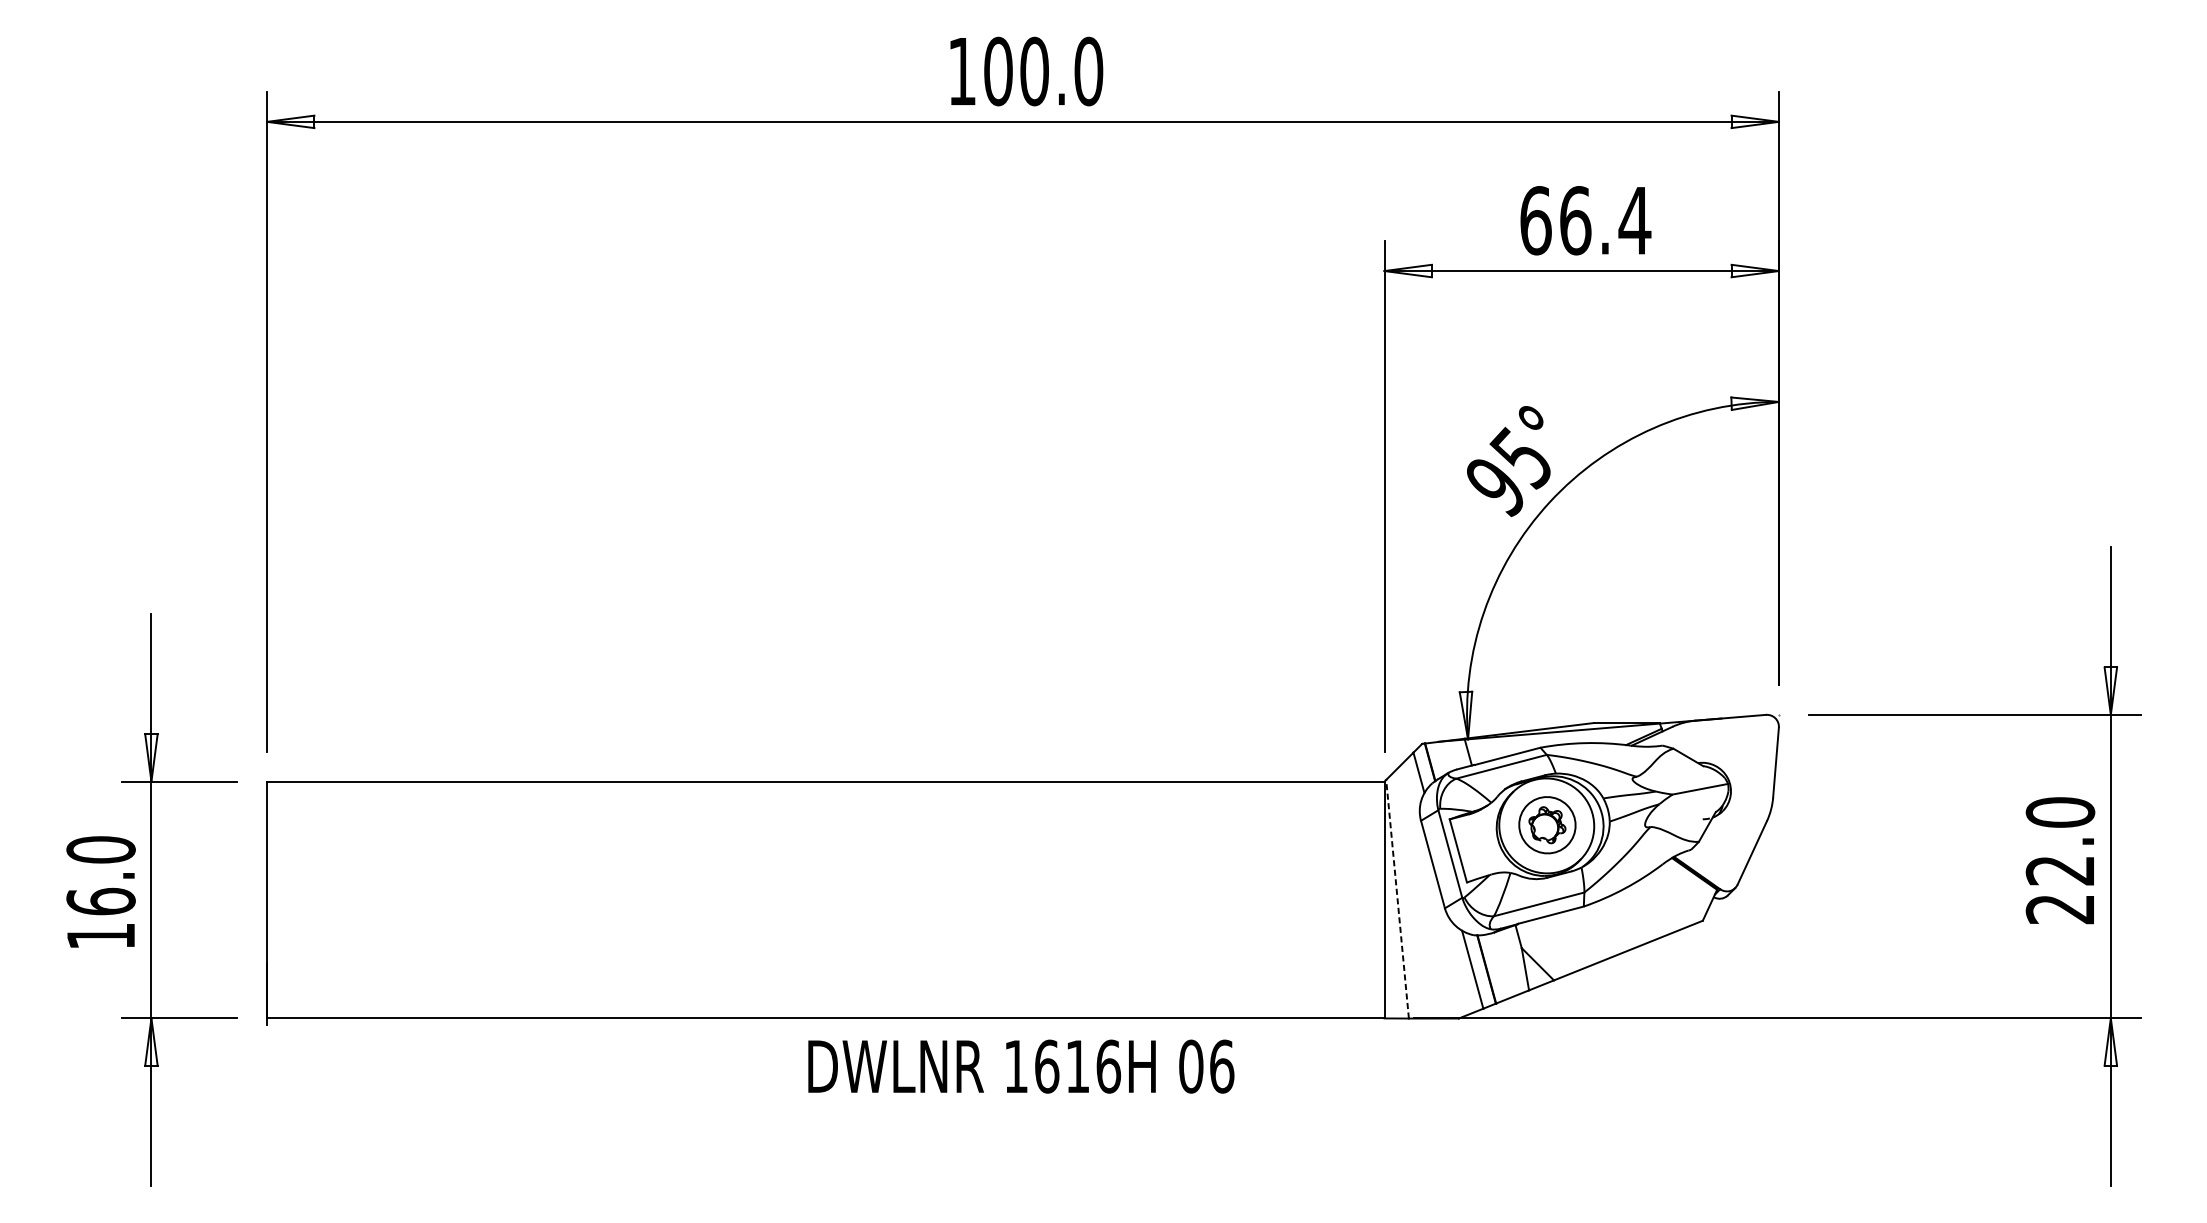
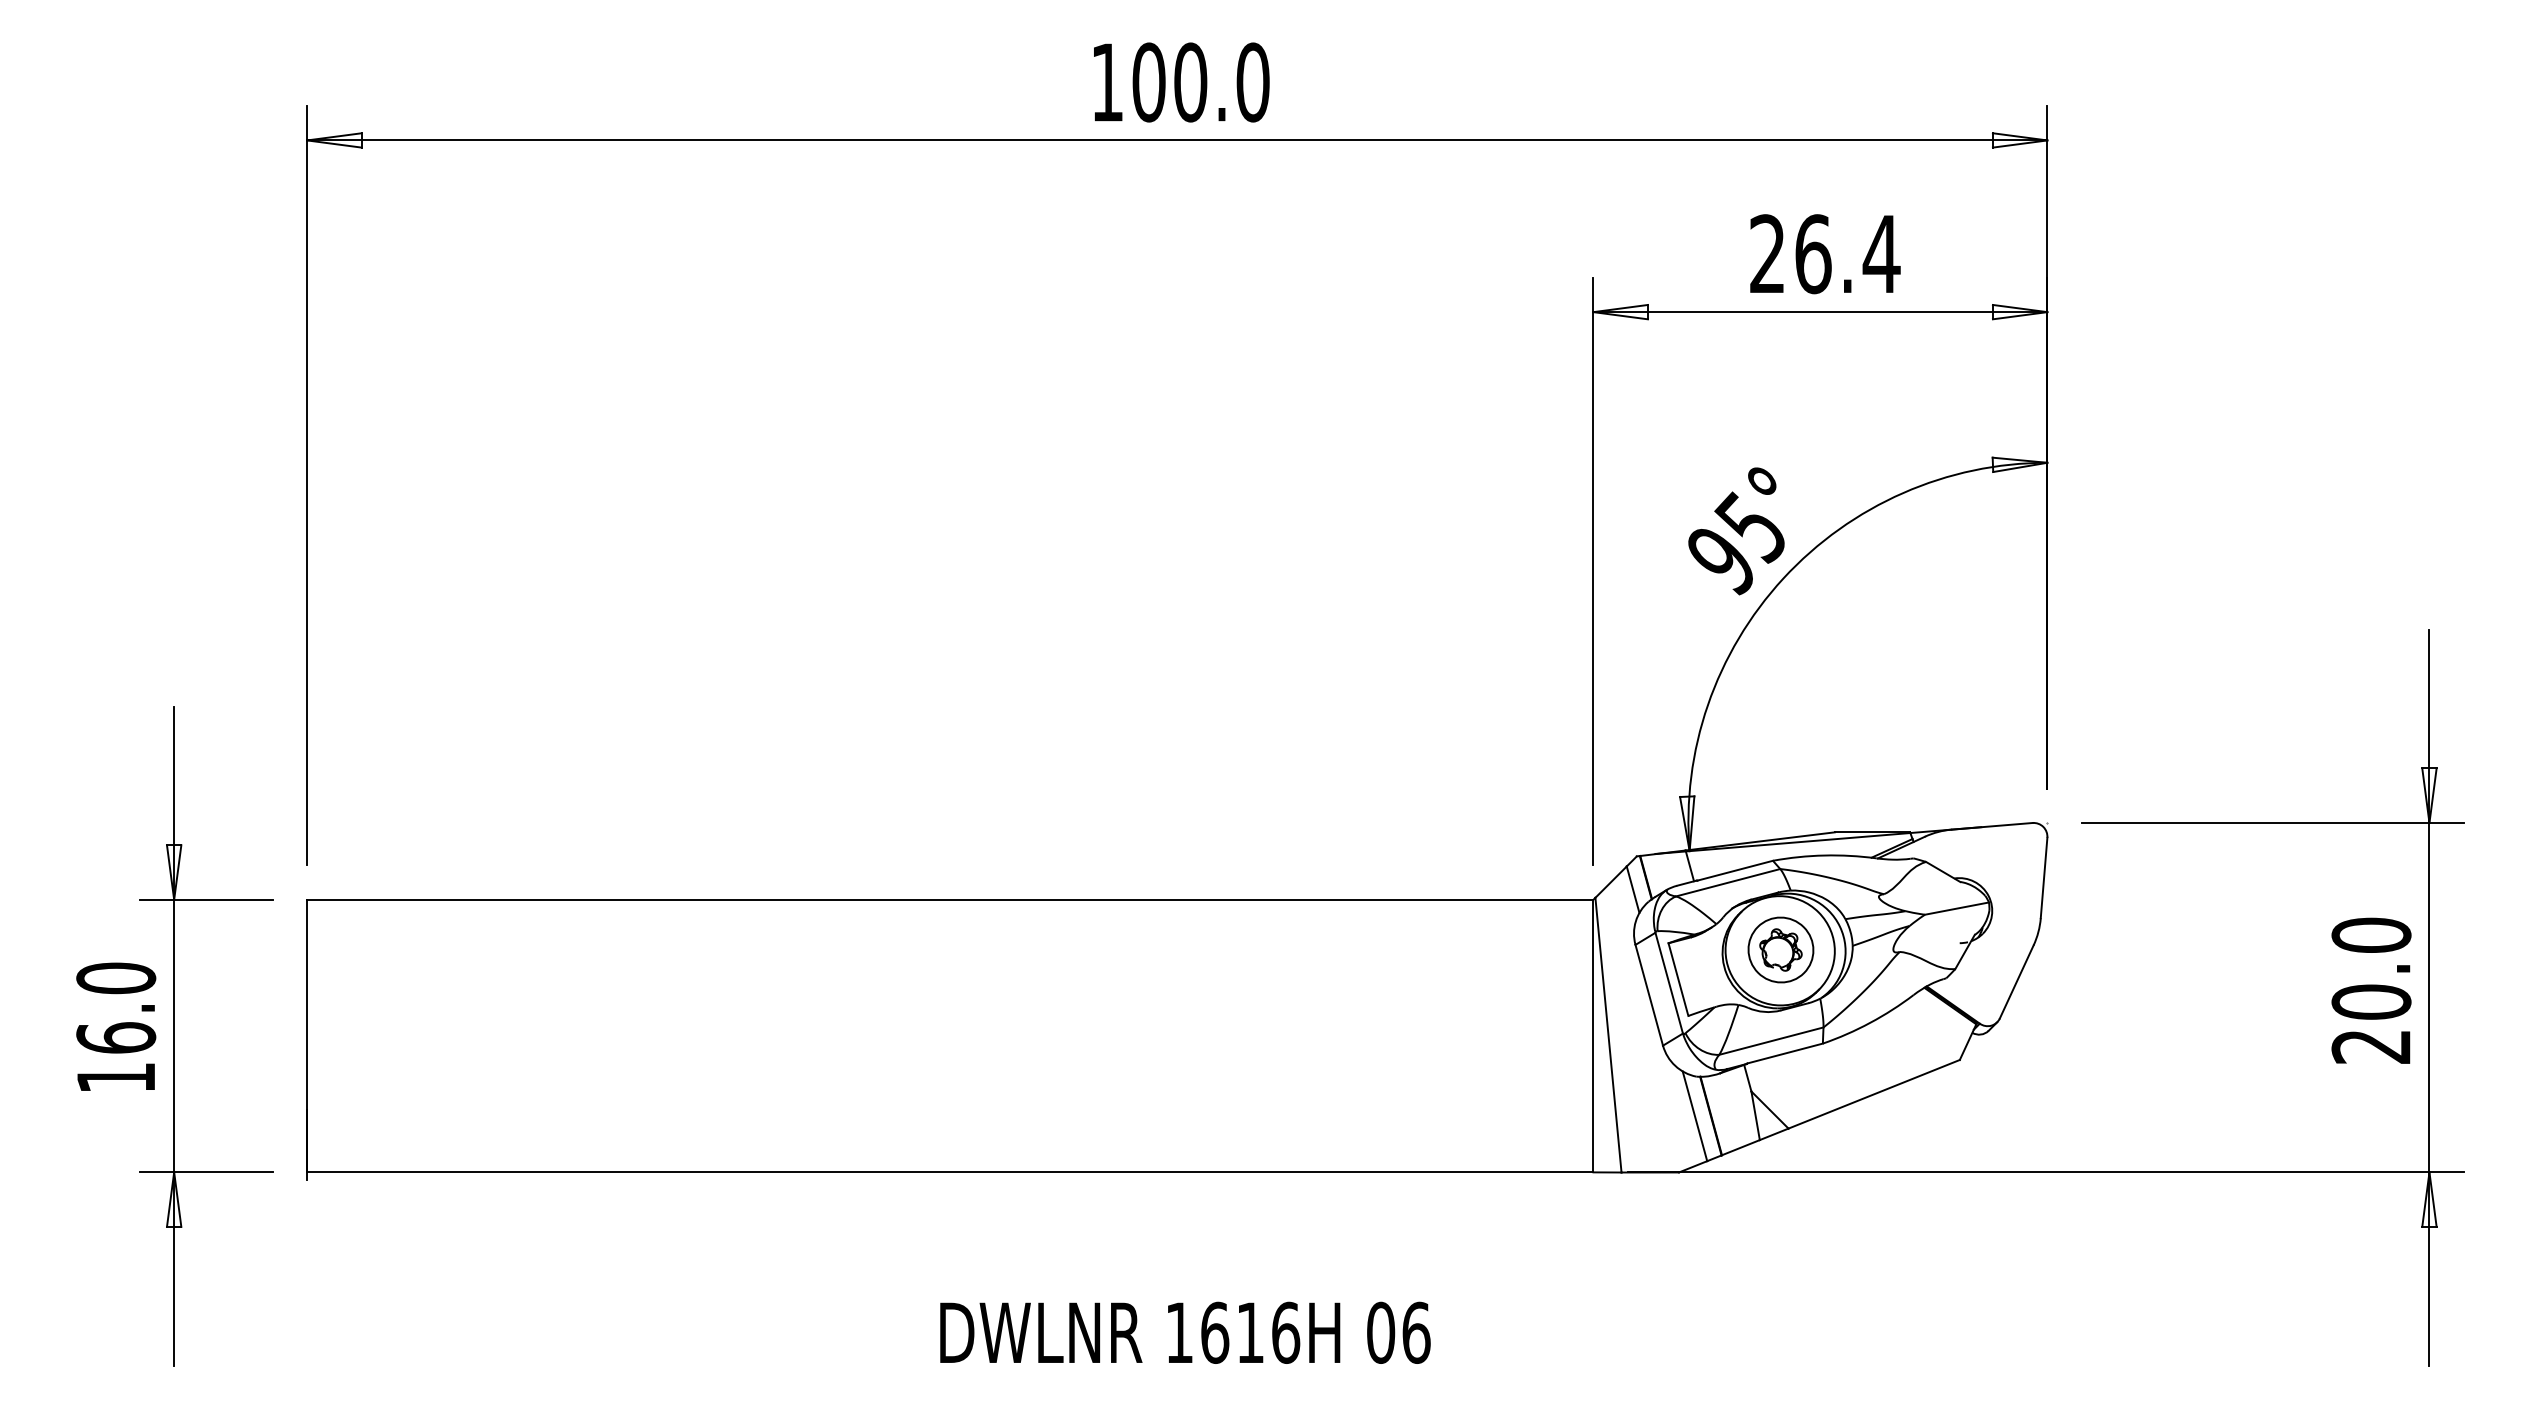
text: (1536, 220) -> (1768, 254), 66.4 -> 26.4
text: (2060, 869) -> (2371, 1001), 22.0 -> 20.0
line: (1397, 899) -> (1608, 1035), dashed -> solid
text: (1021, 1066) -> (1185, 1332), moved

